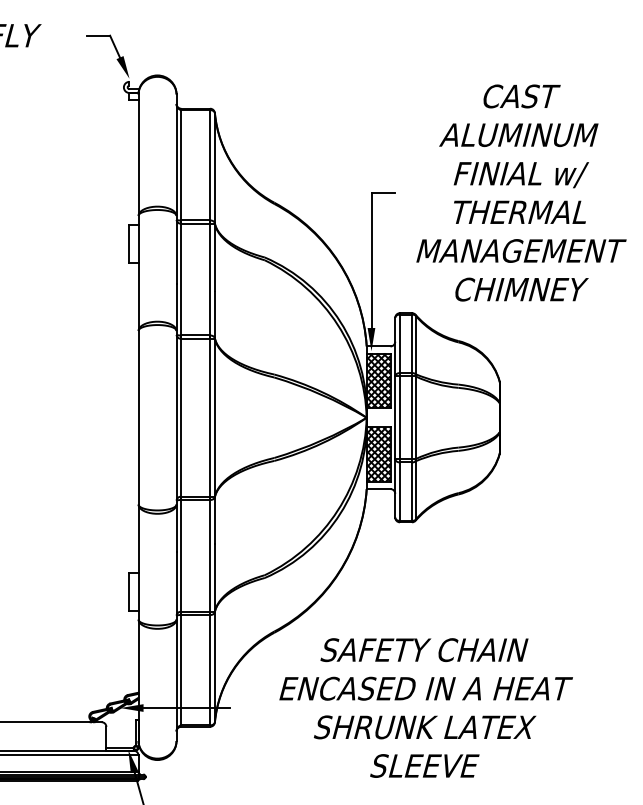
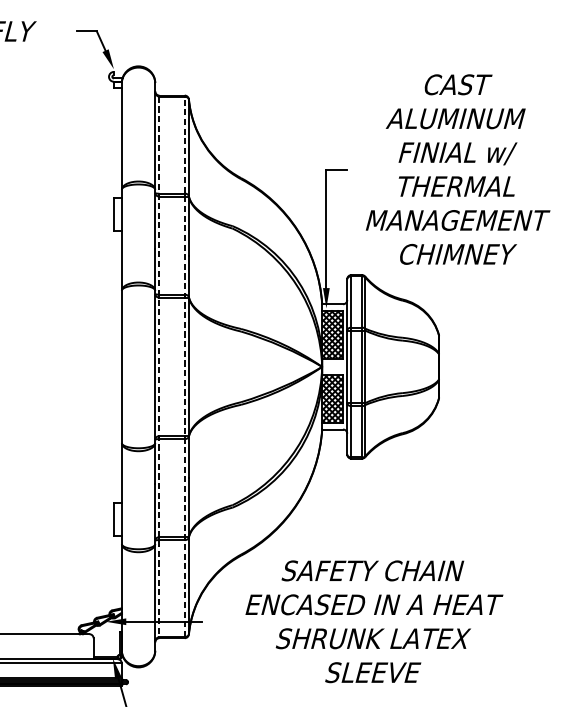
line: (181, 417) -> (159, 366), solid -> dashed
line: (210, 417) -> (185, 366), solid -> dashed

